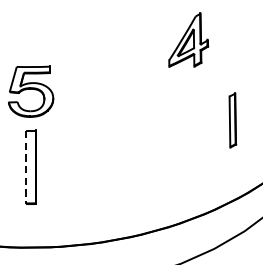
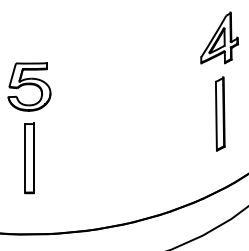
part: (188, 39) -> (219, 37), moved
part: (232, 119) -> (220, 113), size x1.43
line: (25, 167) -> (24, 158), dashed -> solid

